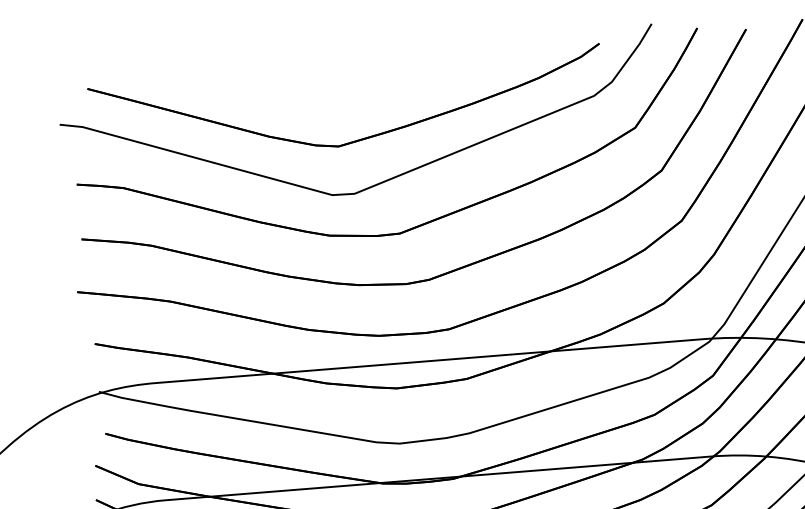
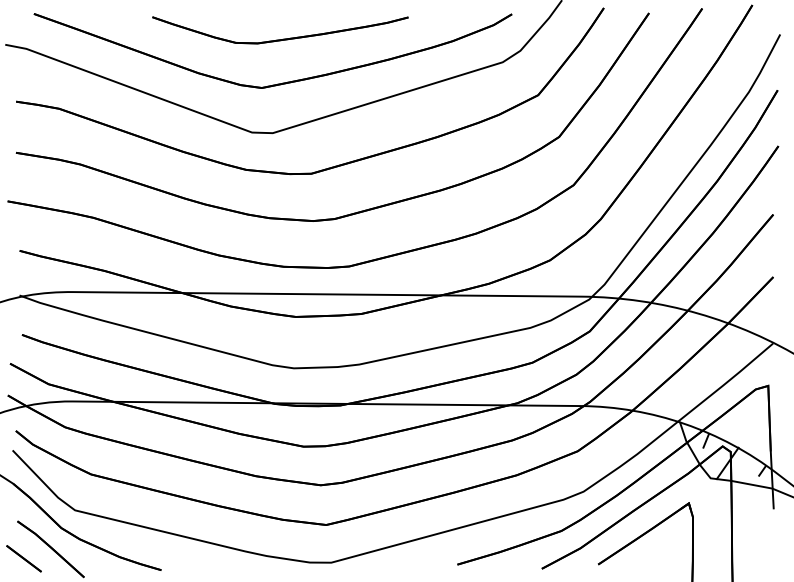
part: (357, 91) -> (283, 38), added

